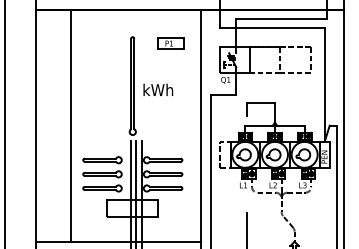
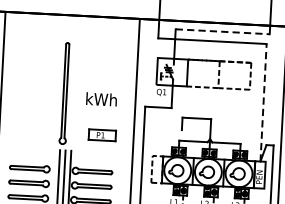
line: (282, 18) -> (223, 31), solid -> dashed
part: (170, 43) -> (102, 135), moved
line: (324, 85) -> (263, 103), solid -> dashed
text: (158, 89) -> (101, 98), moved

